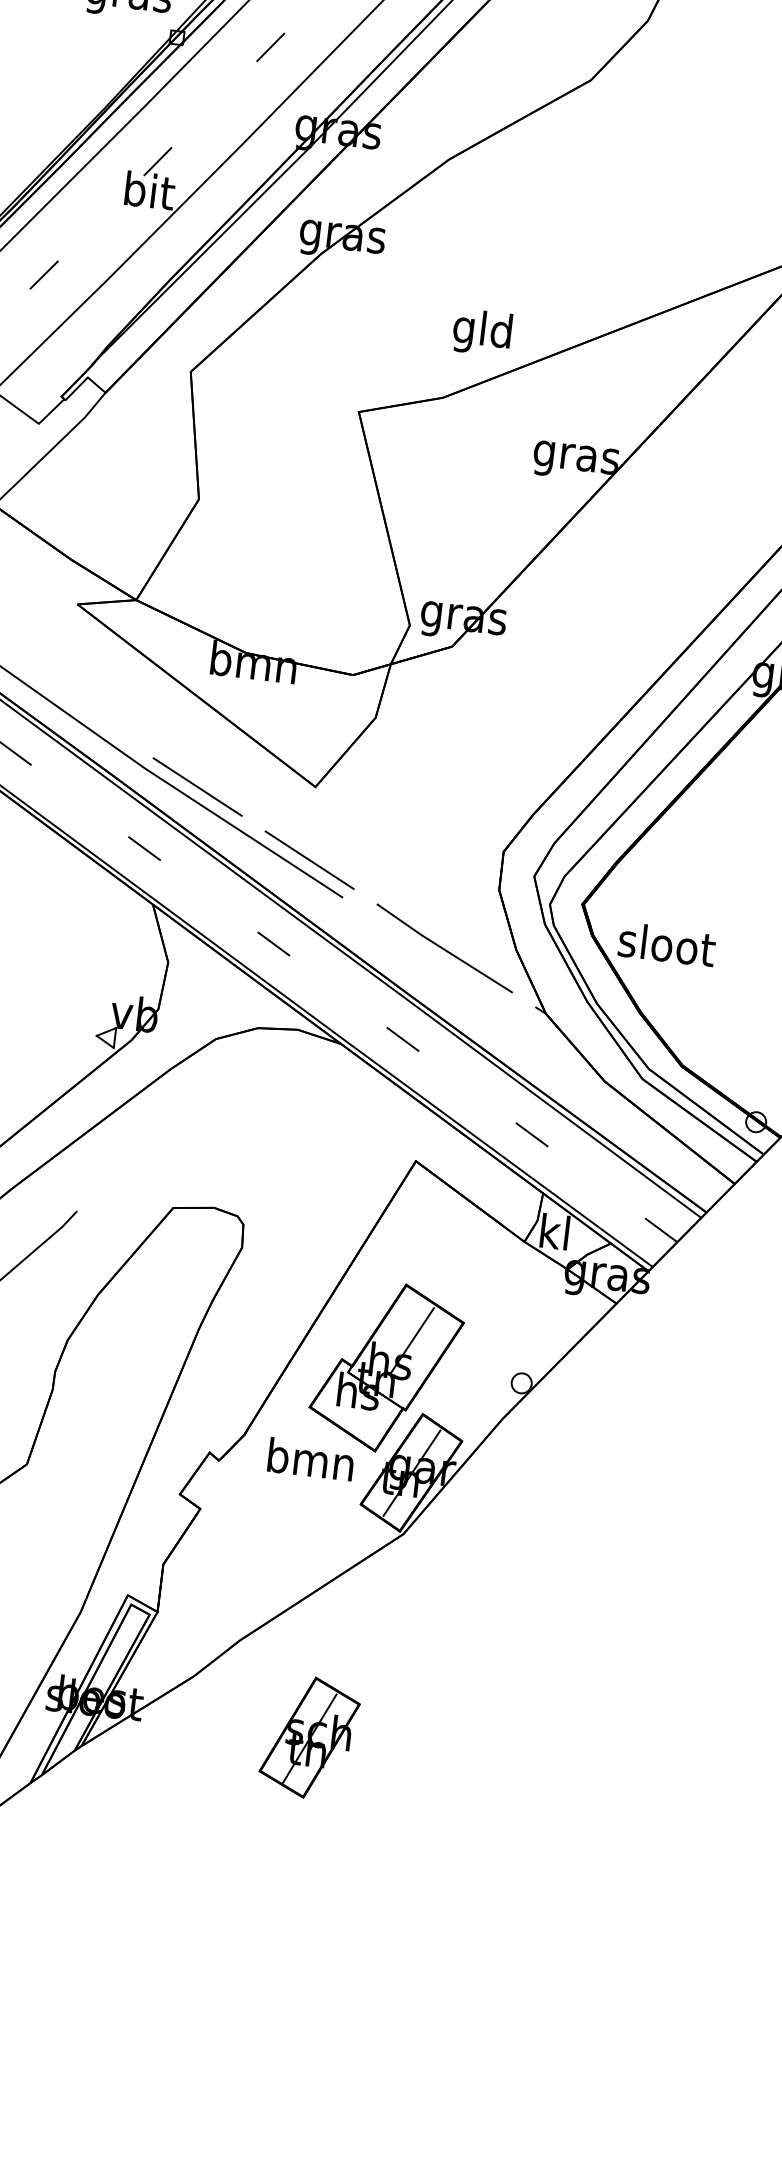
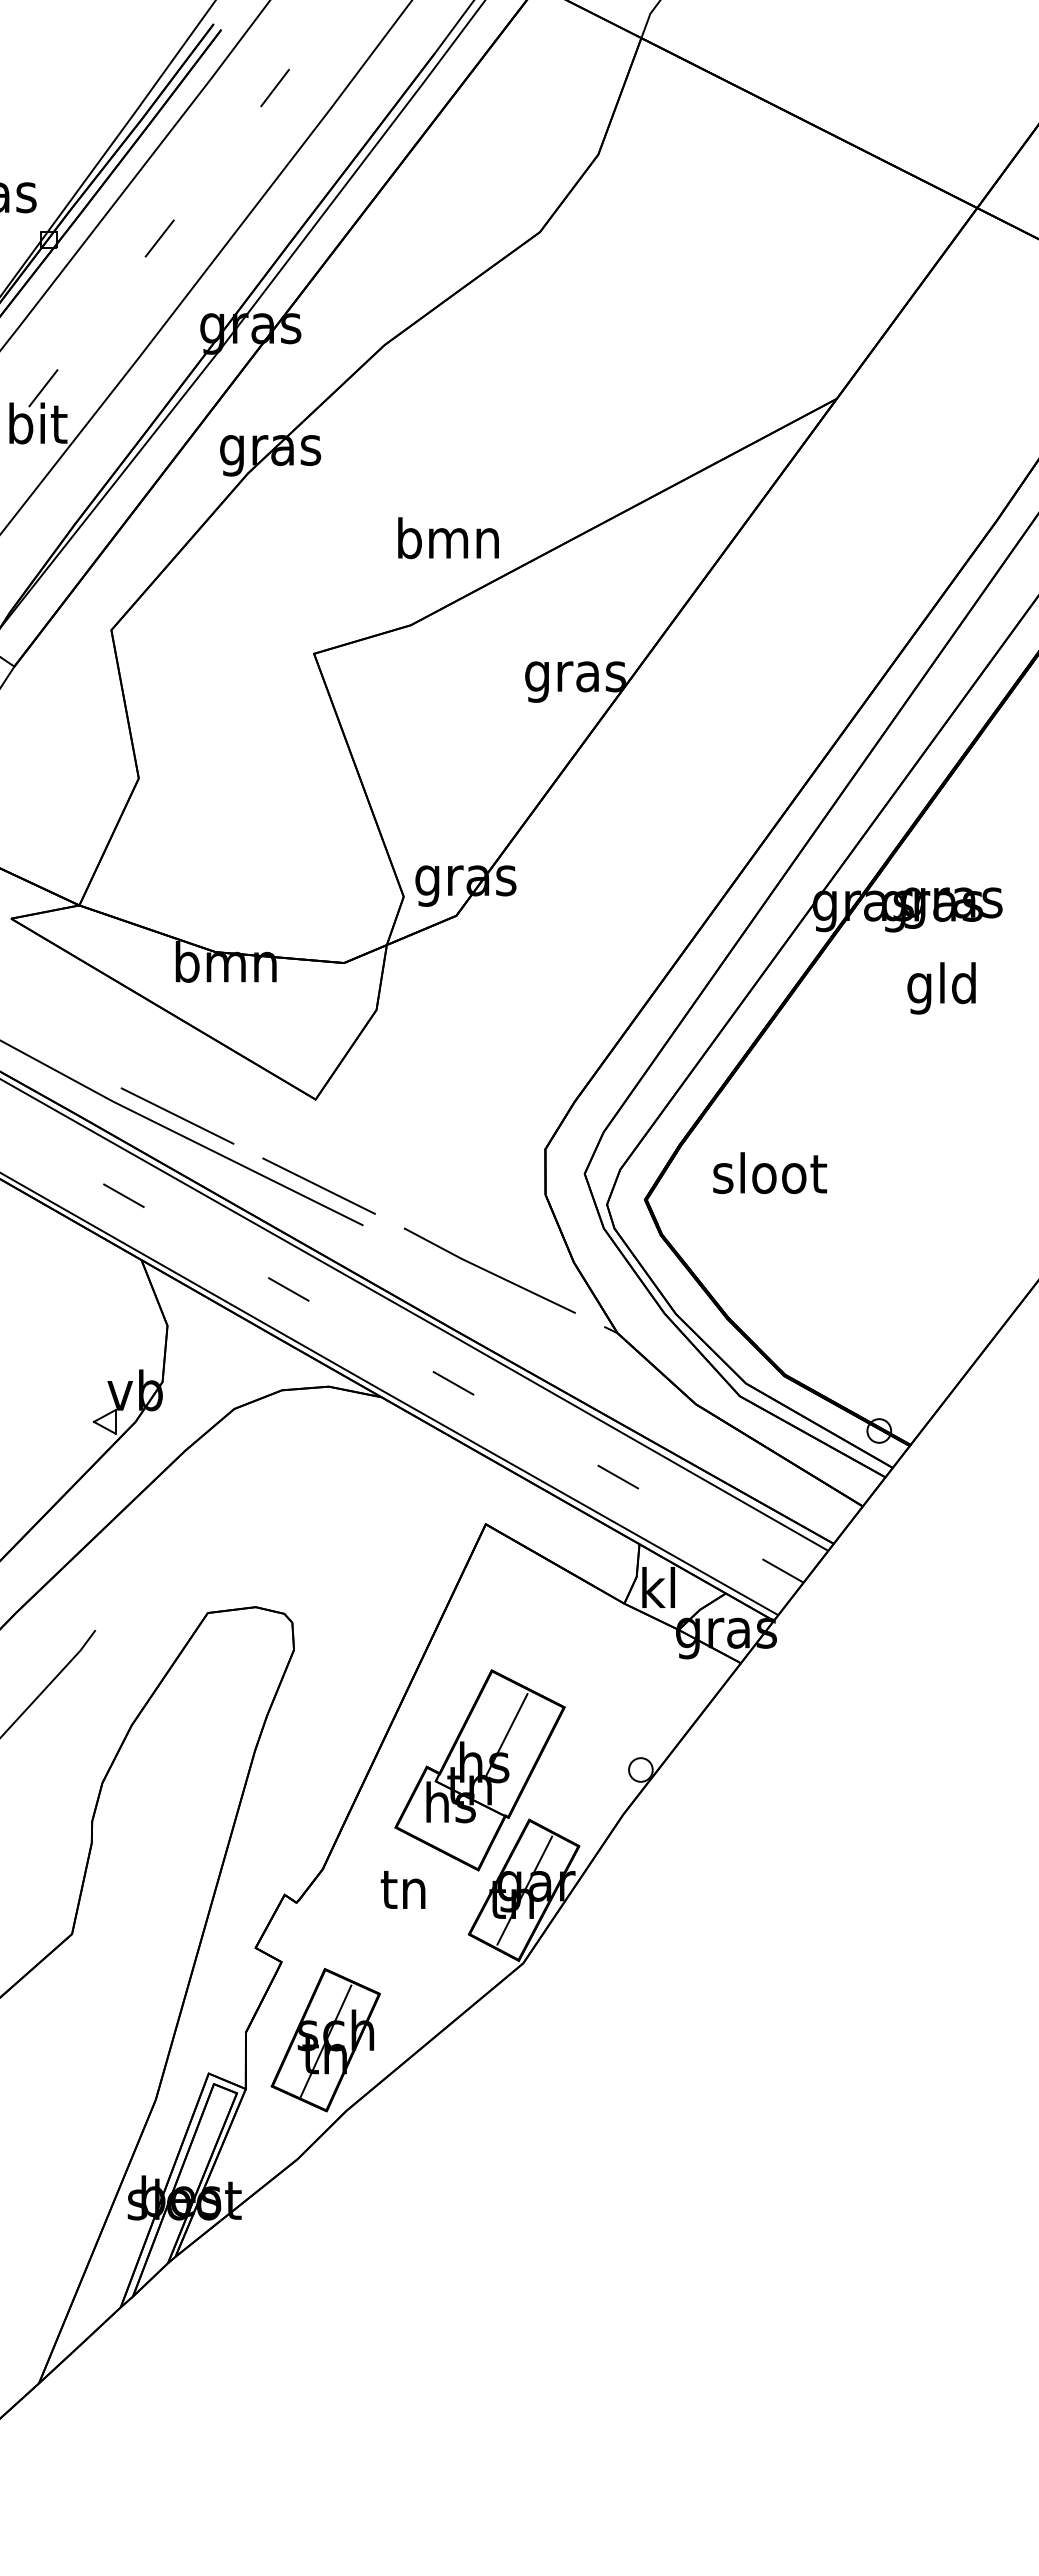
text: (482, 332) -> (448, 543), gld -> bmn
text: (667, 944) -> (770, 1173), moved
text: (311, 1459) -> (404, 1888), bmn -> tn
part: (309, 1737) -> (325, 2040), moved

